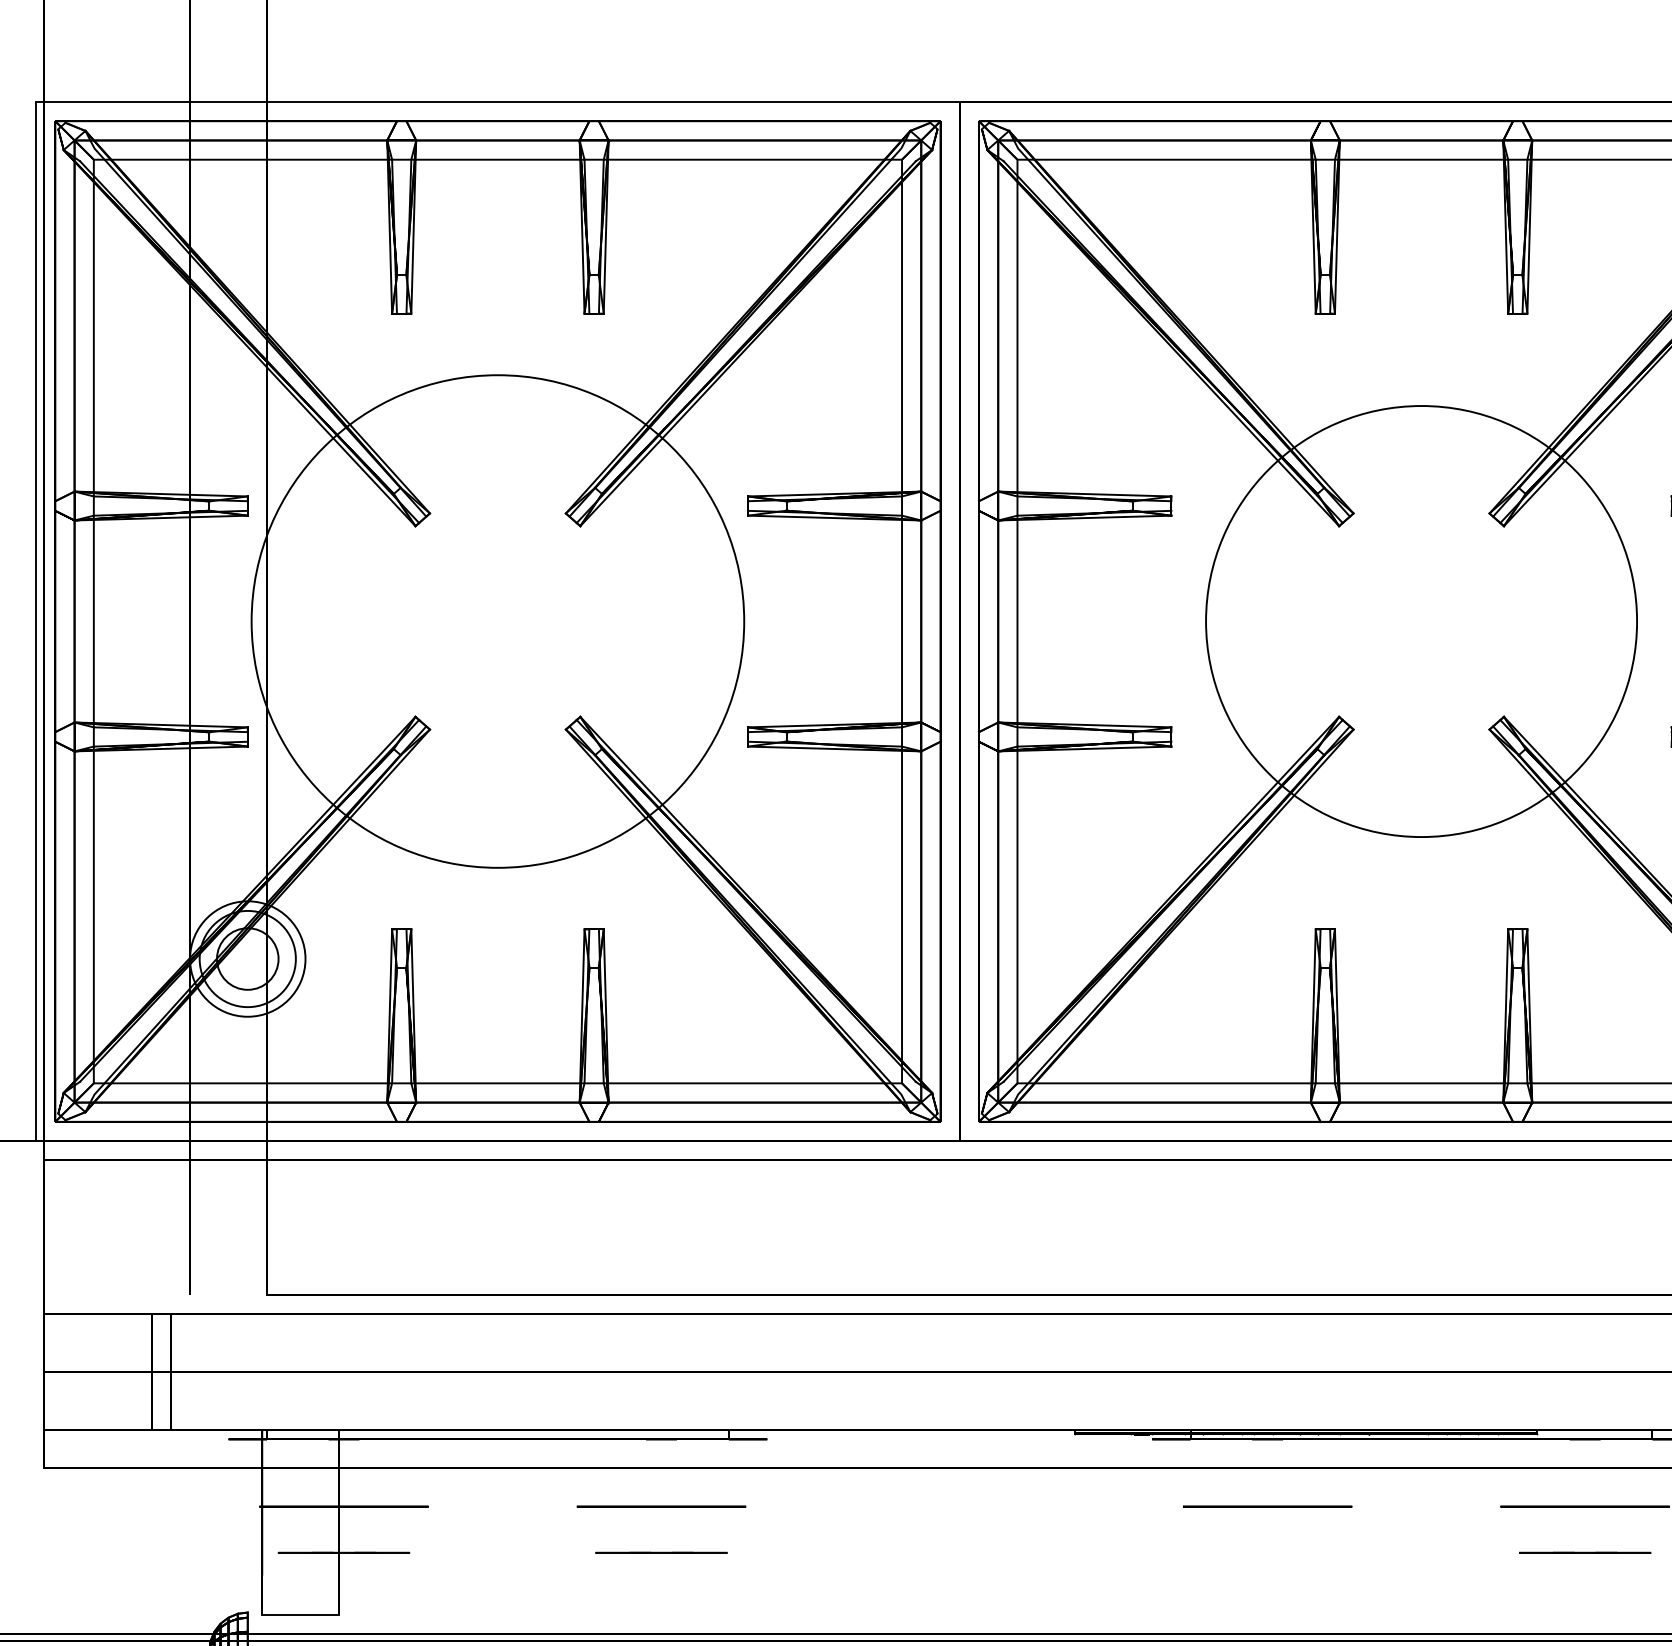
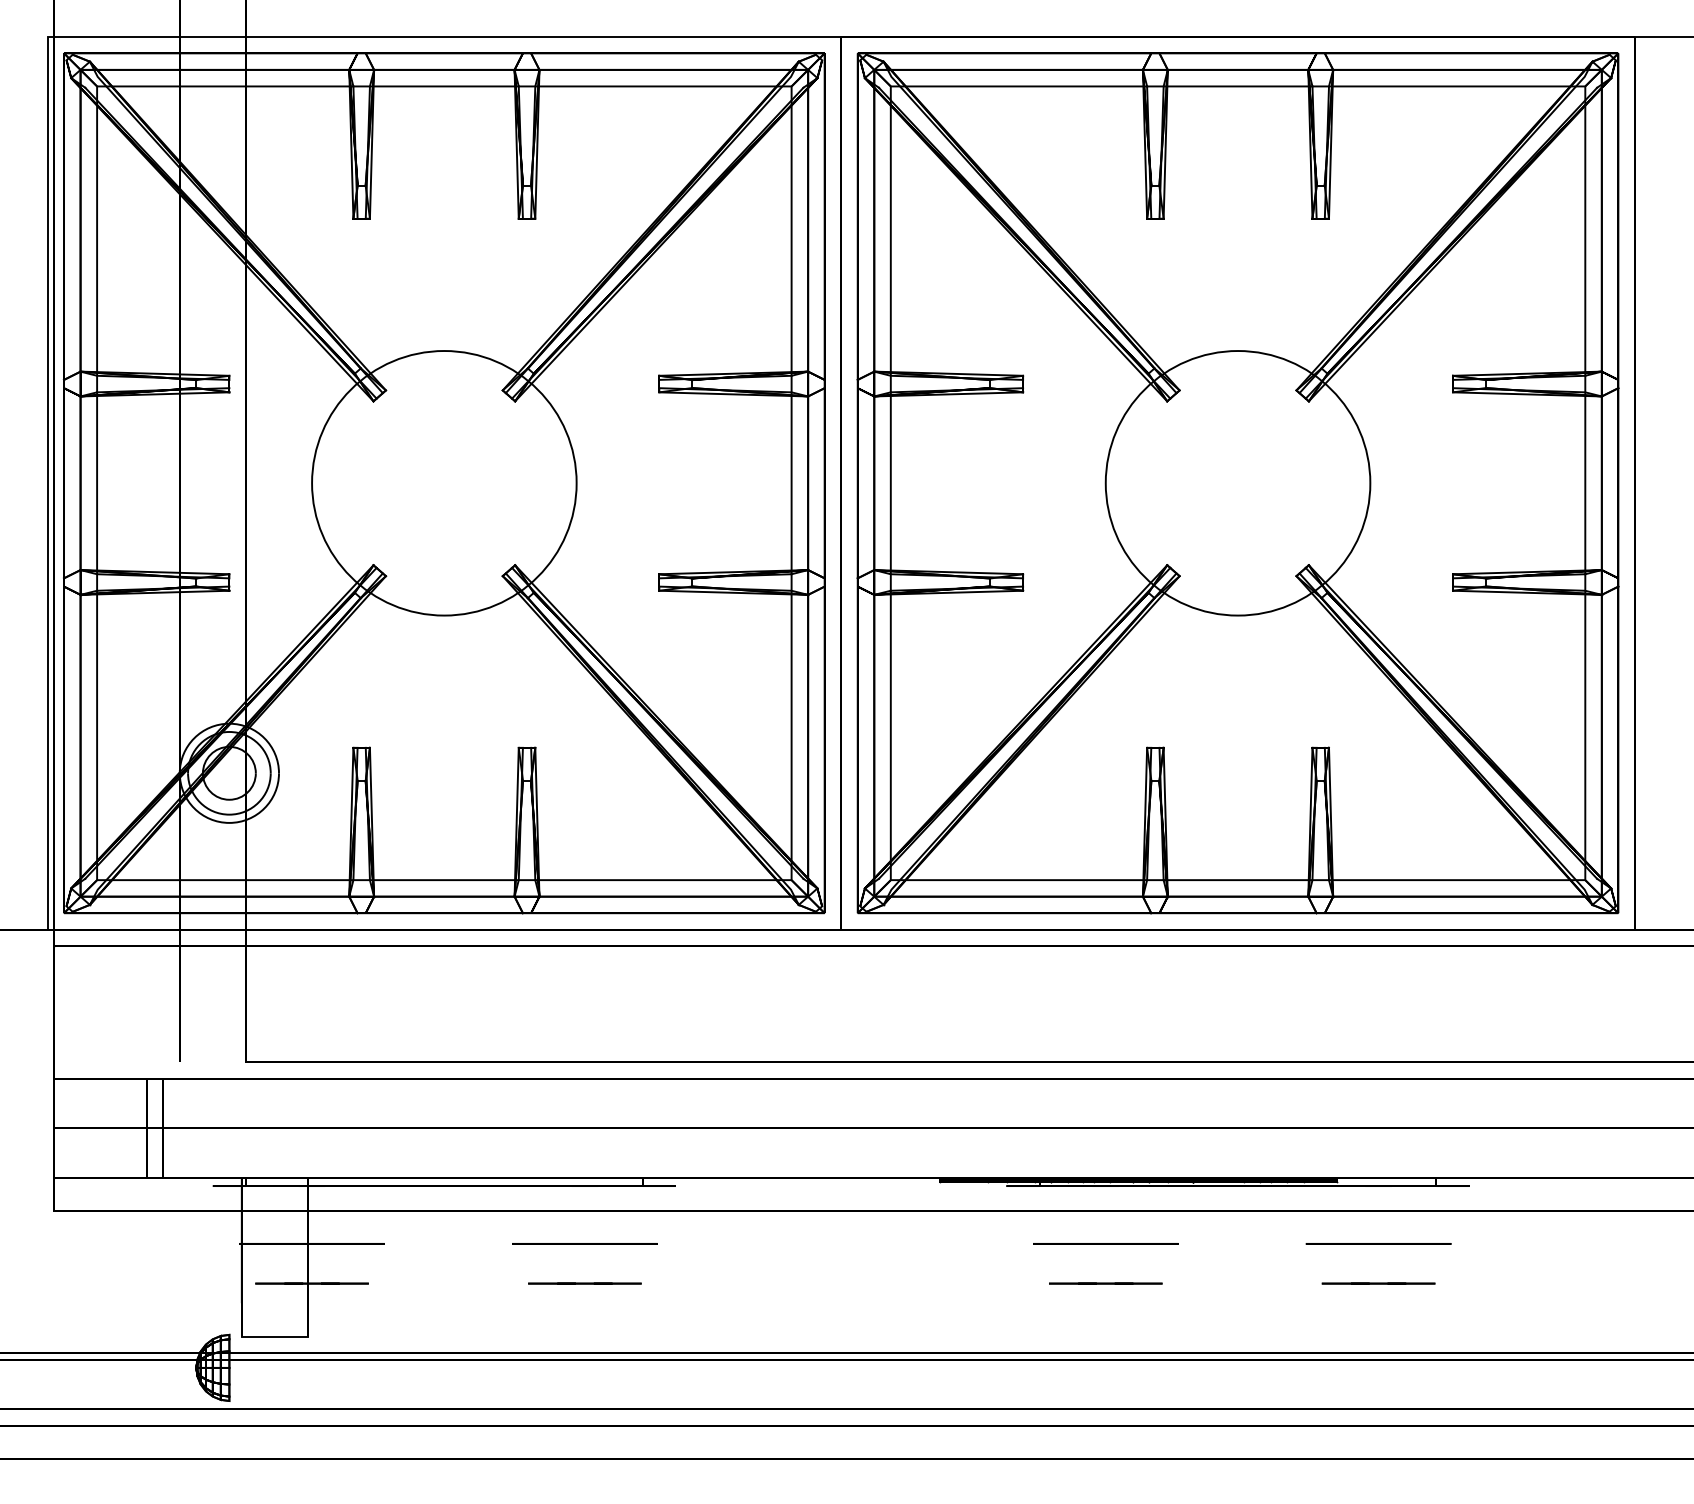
circle: (498, 621) -> (444, 483), size x0.62
circle: (1420, 621) -> (1237, 483), size x0.71
line: (1267, 1552) -> (1105, 1283), added

